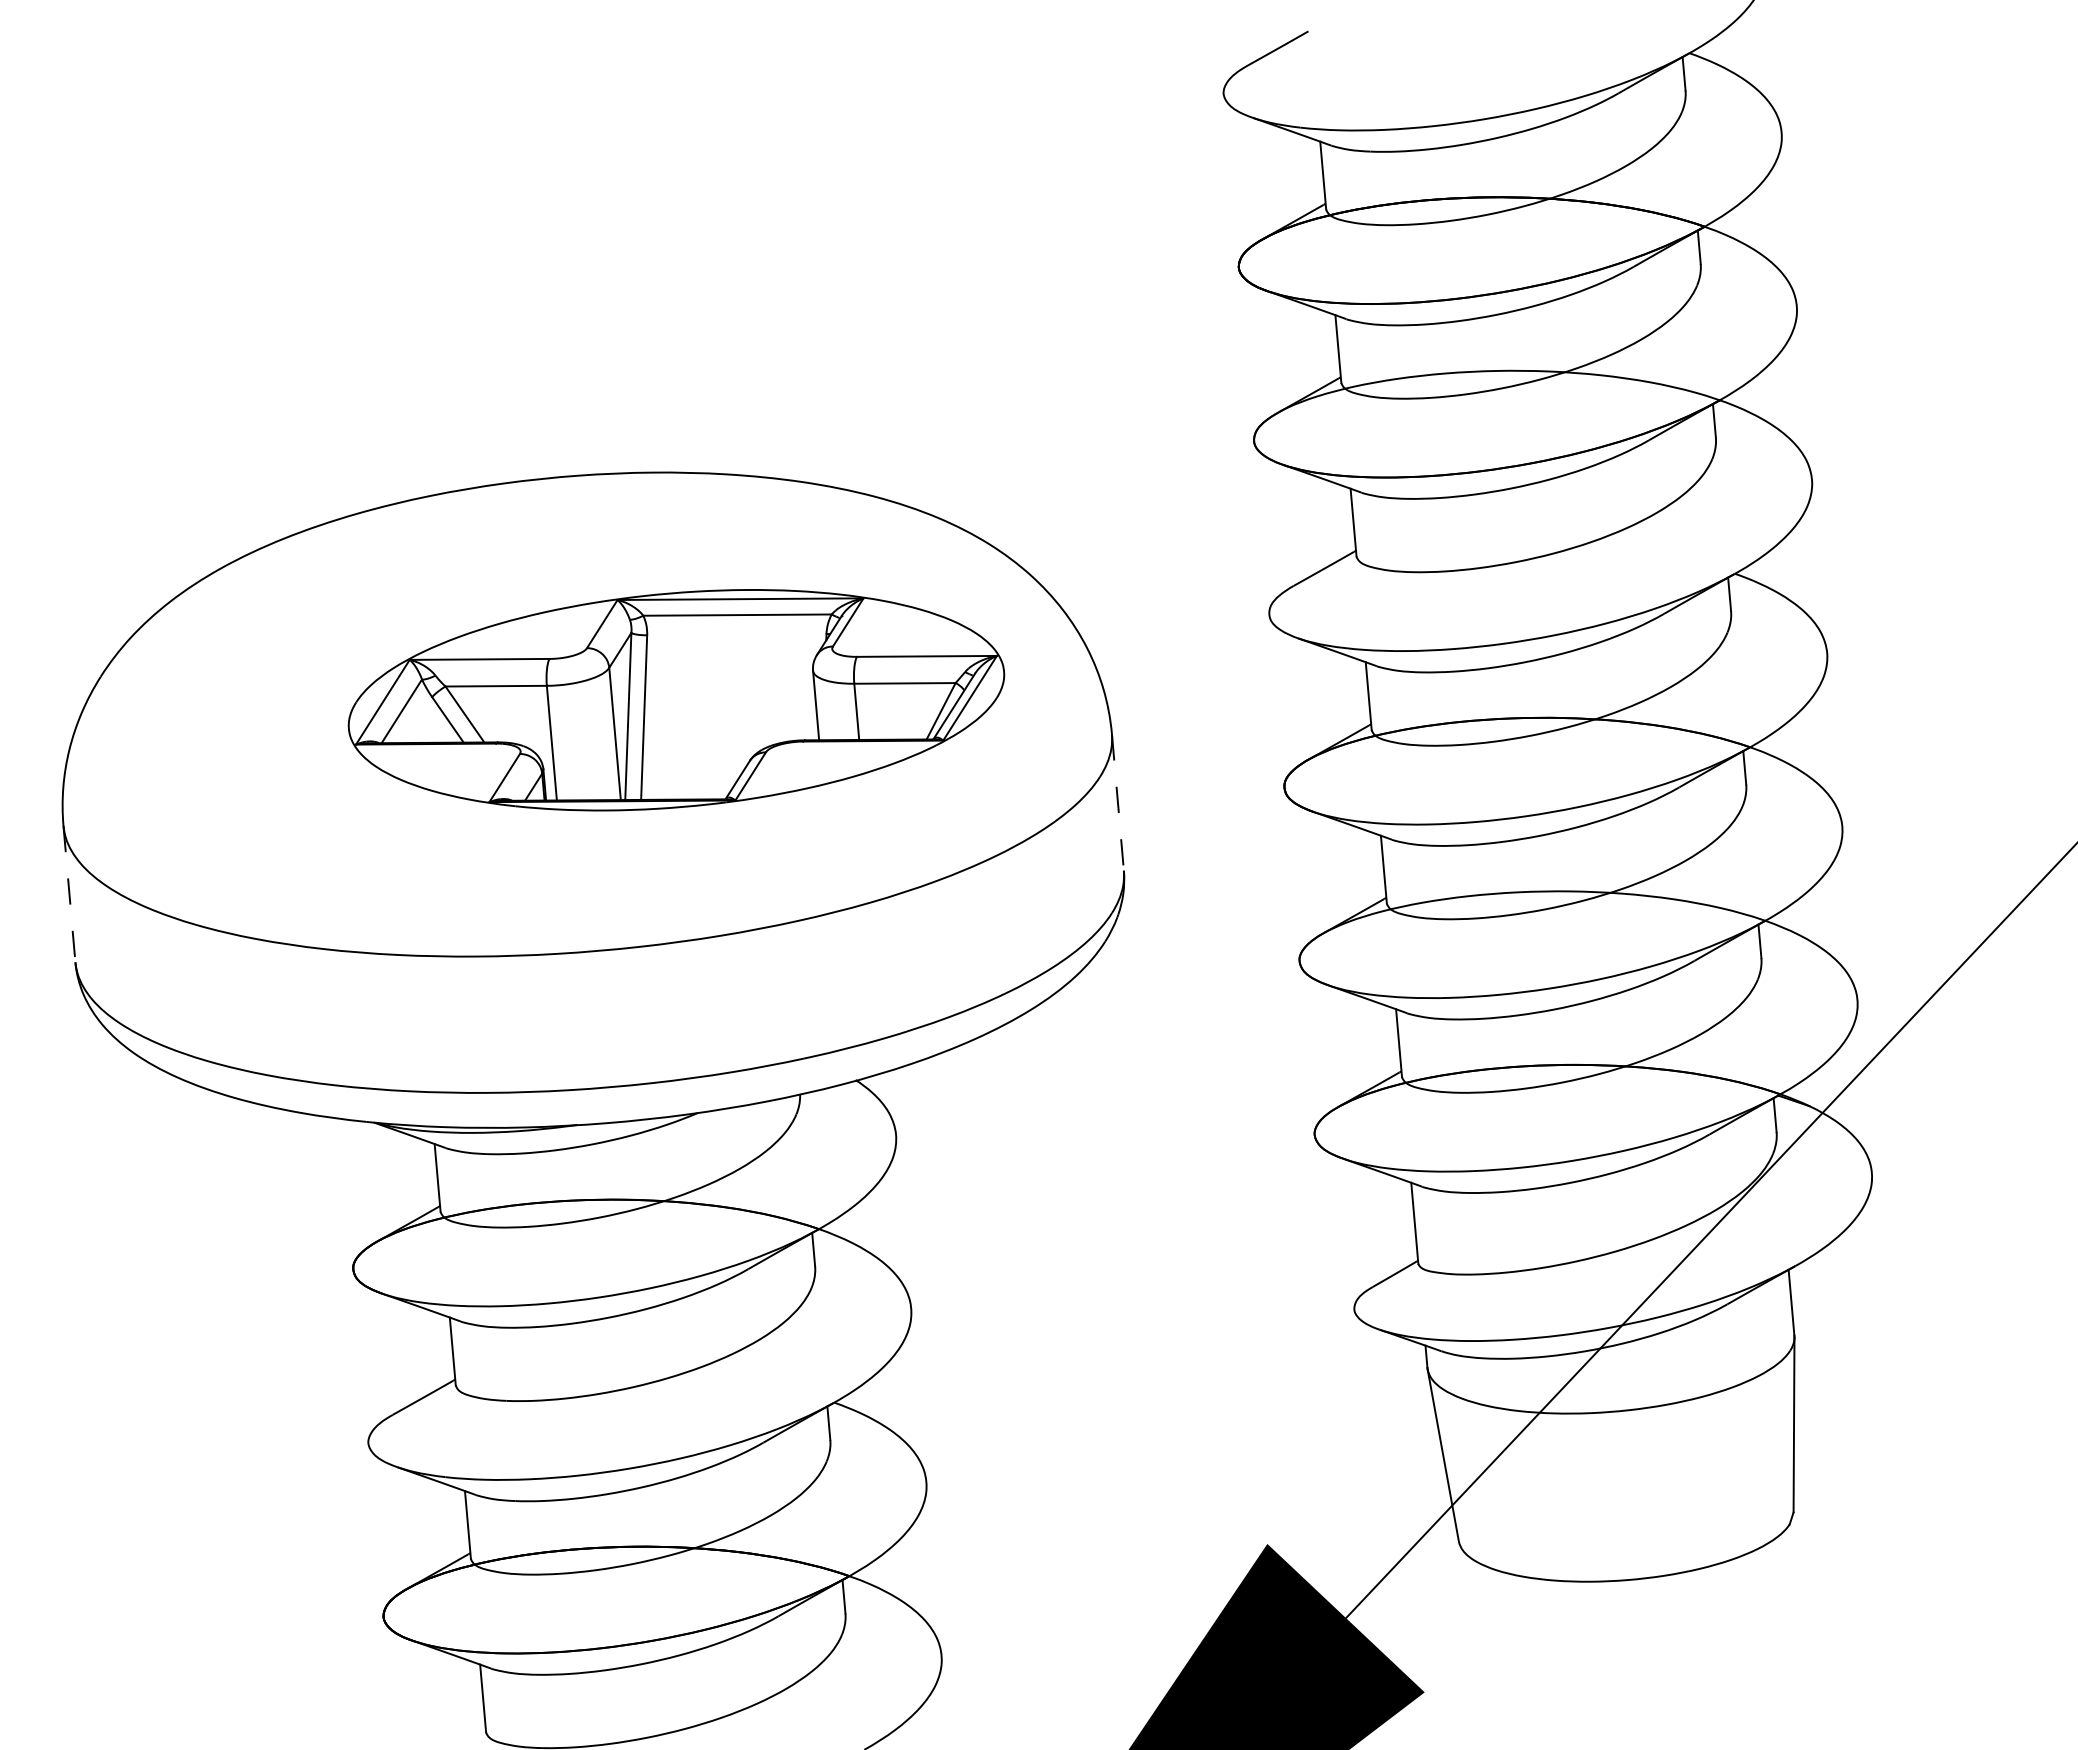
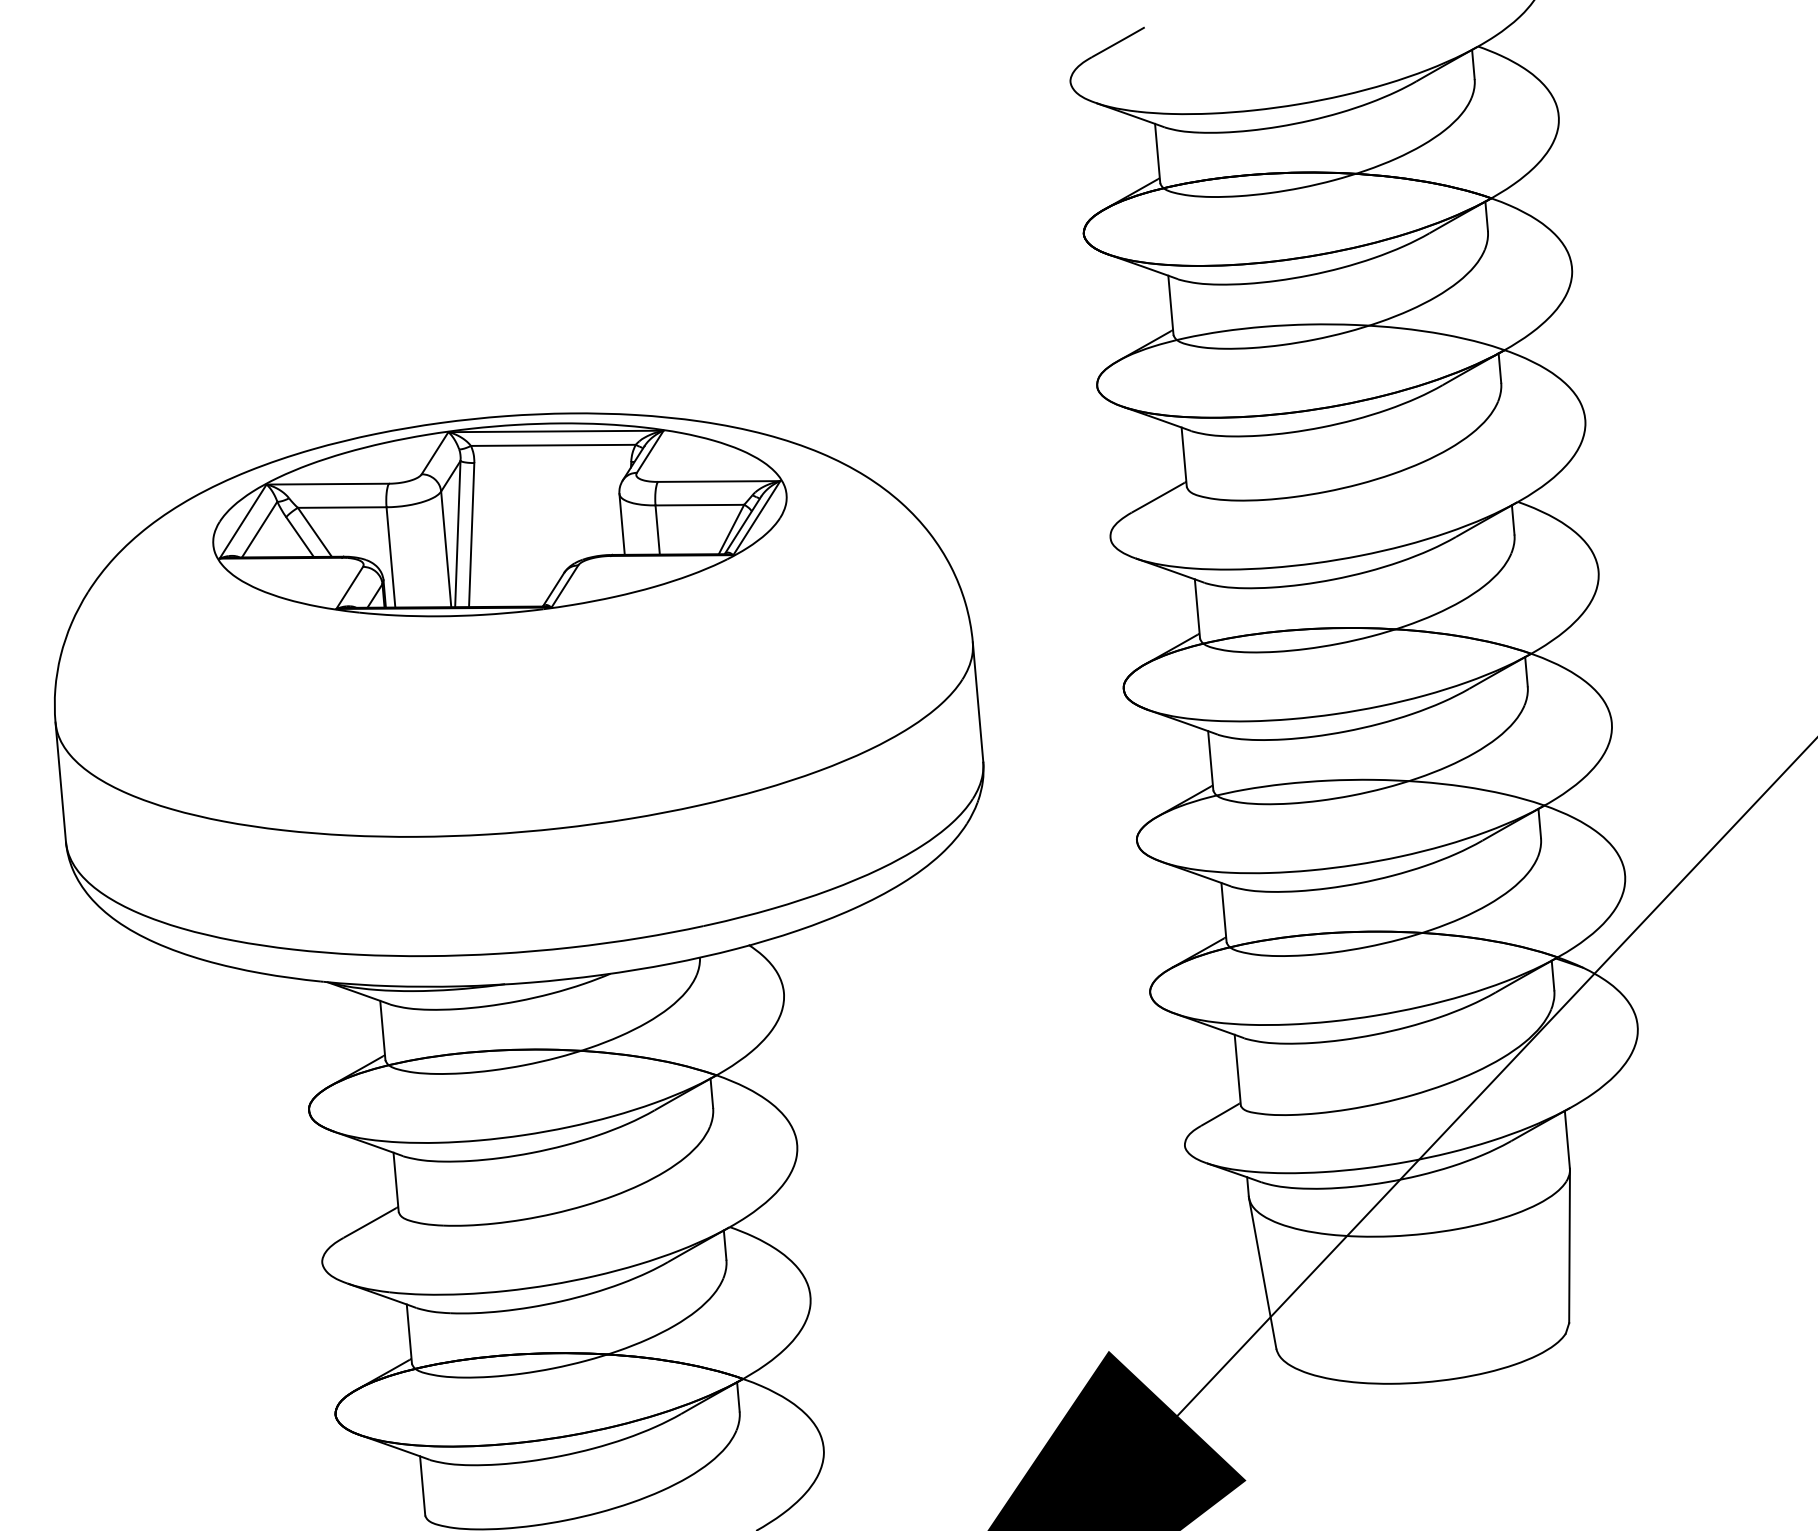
part: (676, 700) -> (499, 520), moved
line: (1117, 803) -> (977, 702), dashed -> solid
line: (69, 894) -> (60, 782), dashed -> solid

